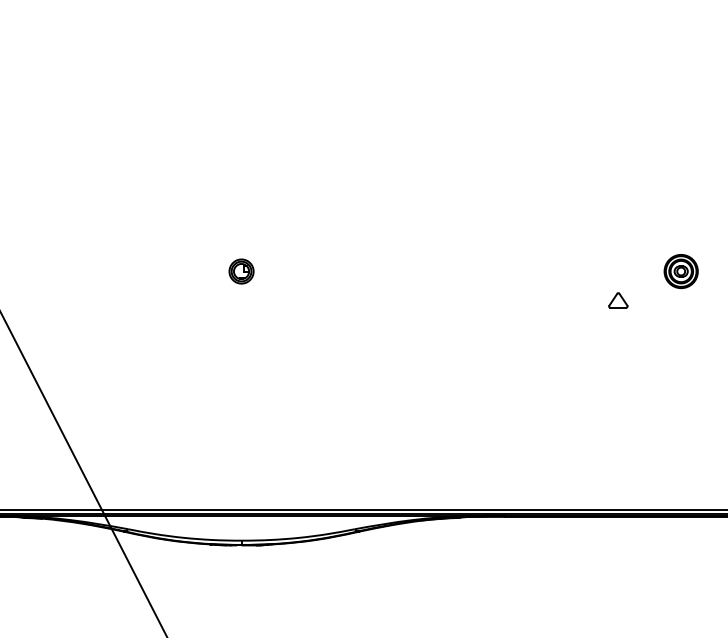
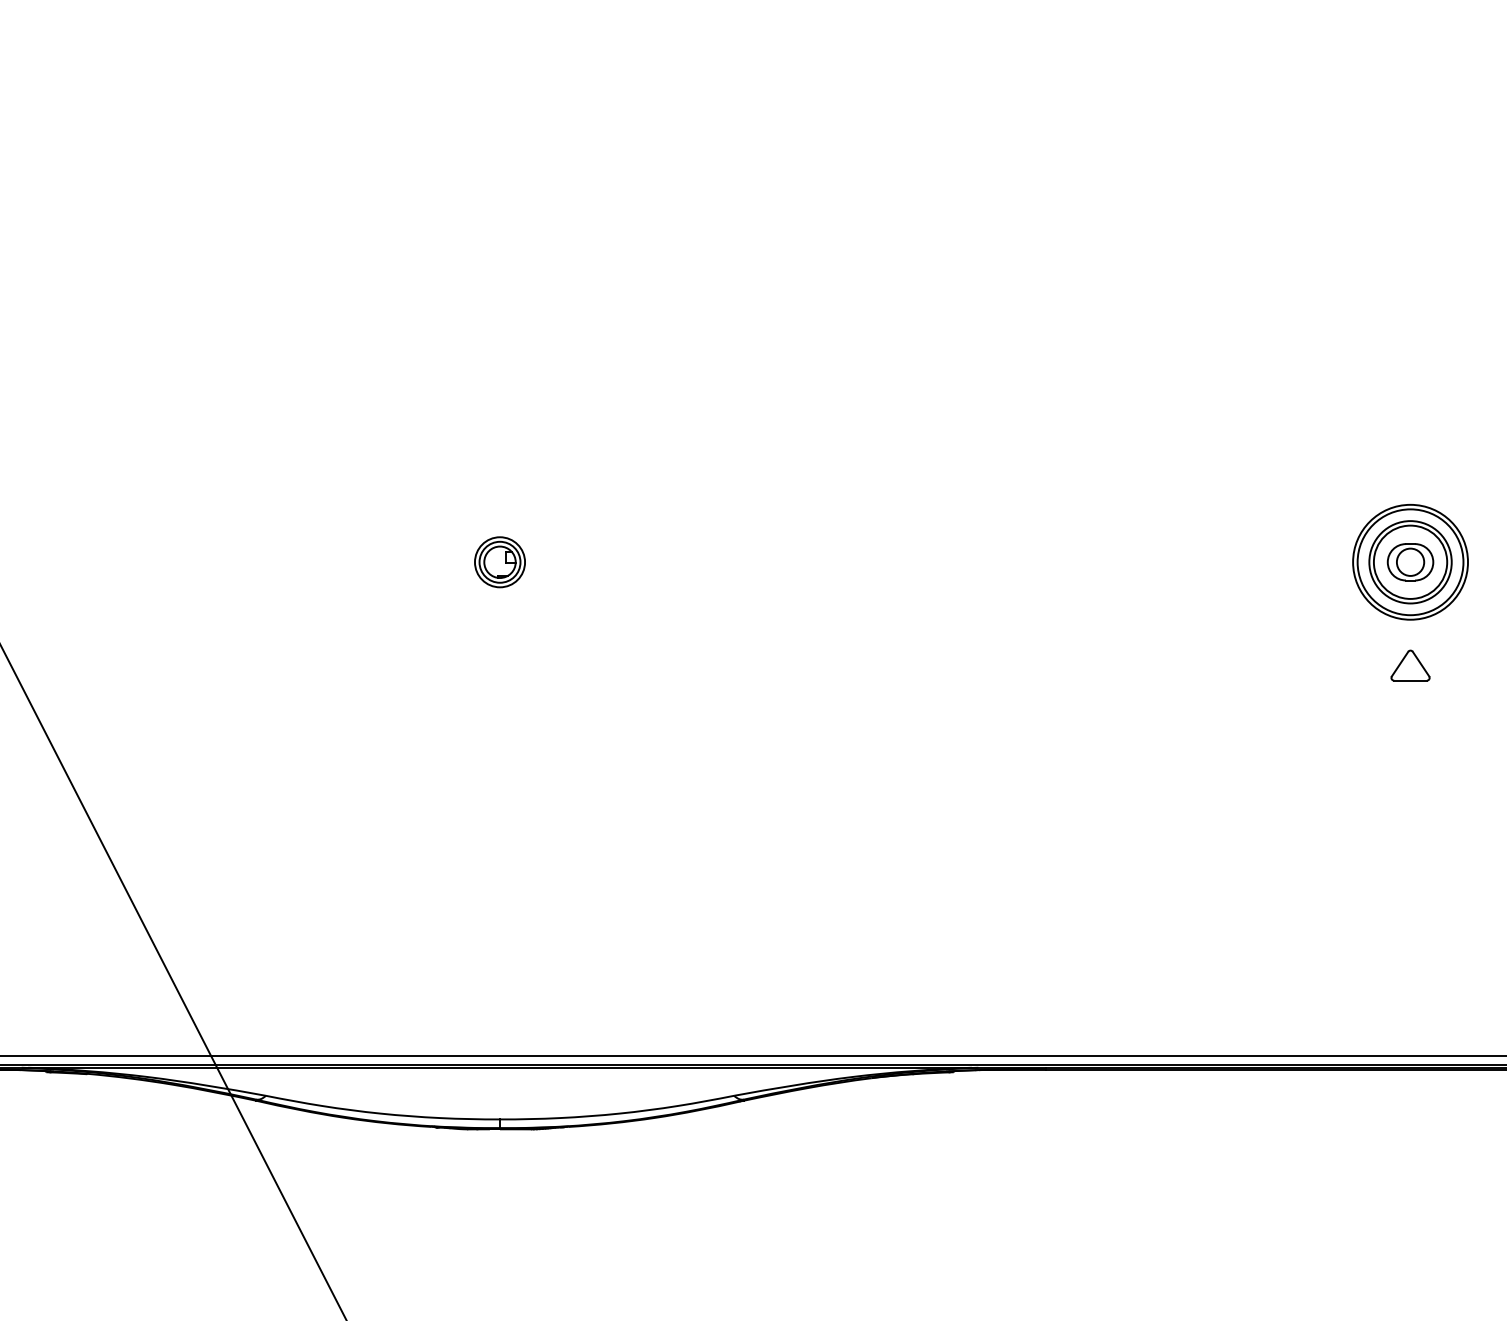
part: (680, 271) -> (1408, 562), size x1.67
part: (618, 300) -> (1410, 665), moved

